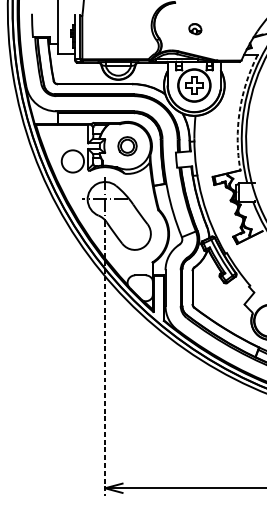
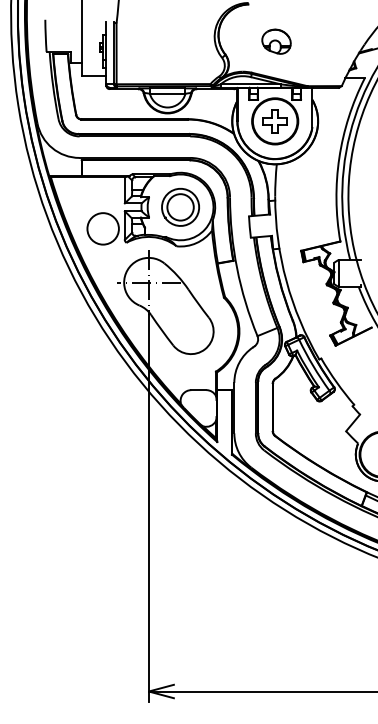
part: (195, 29) -> (276, 41), size x1.67
arc: (239, 111) -> (339, 157), dashed -> solid
part: (127, 146) -> (180, 207), size x1.43
line: (104, 358) -> (148, 508), dashed -> solid

